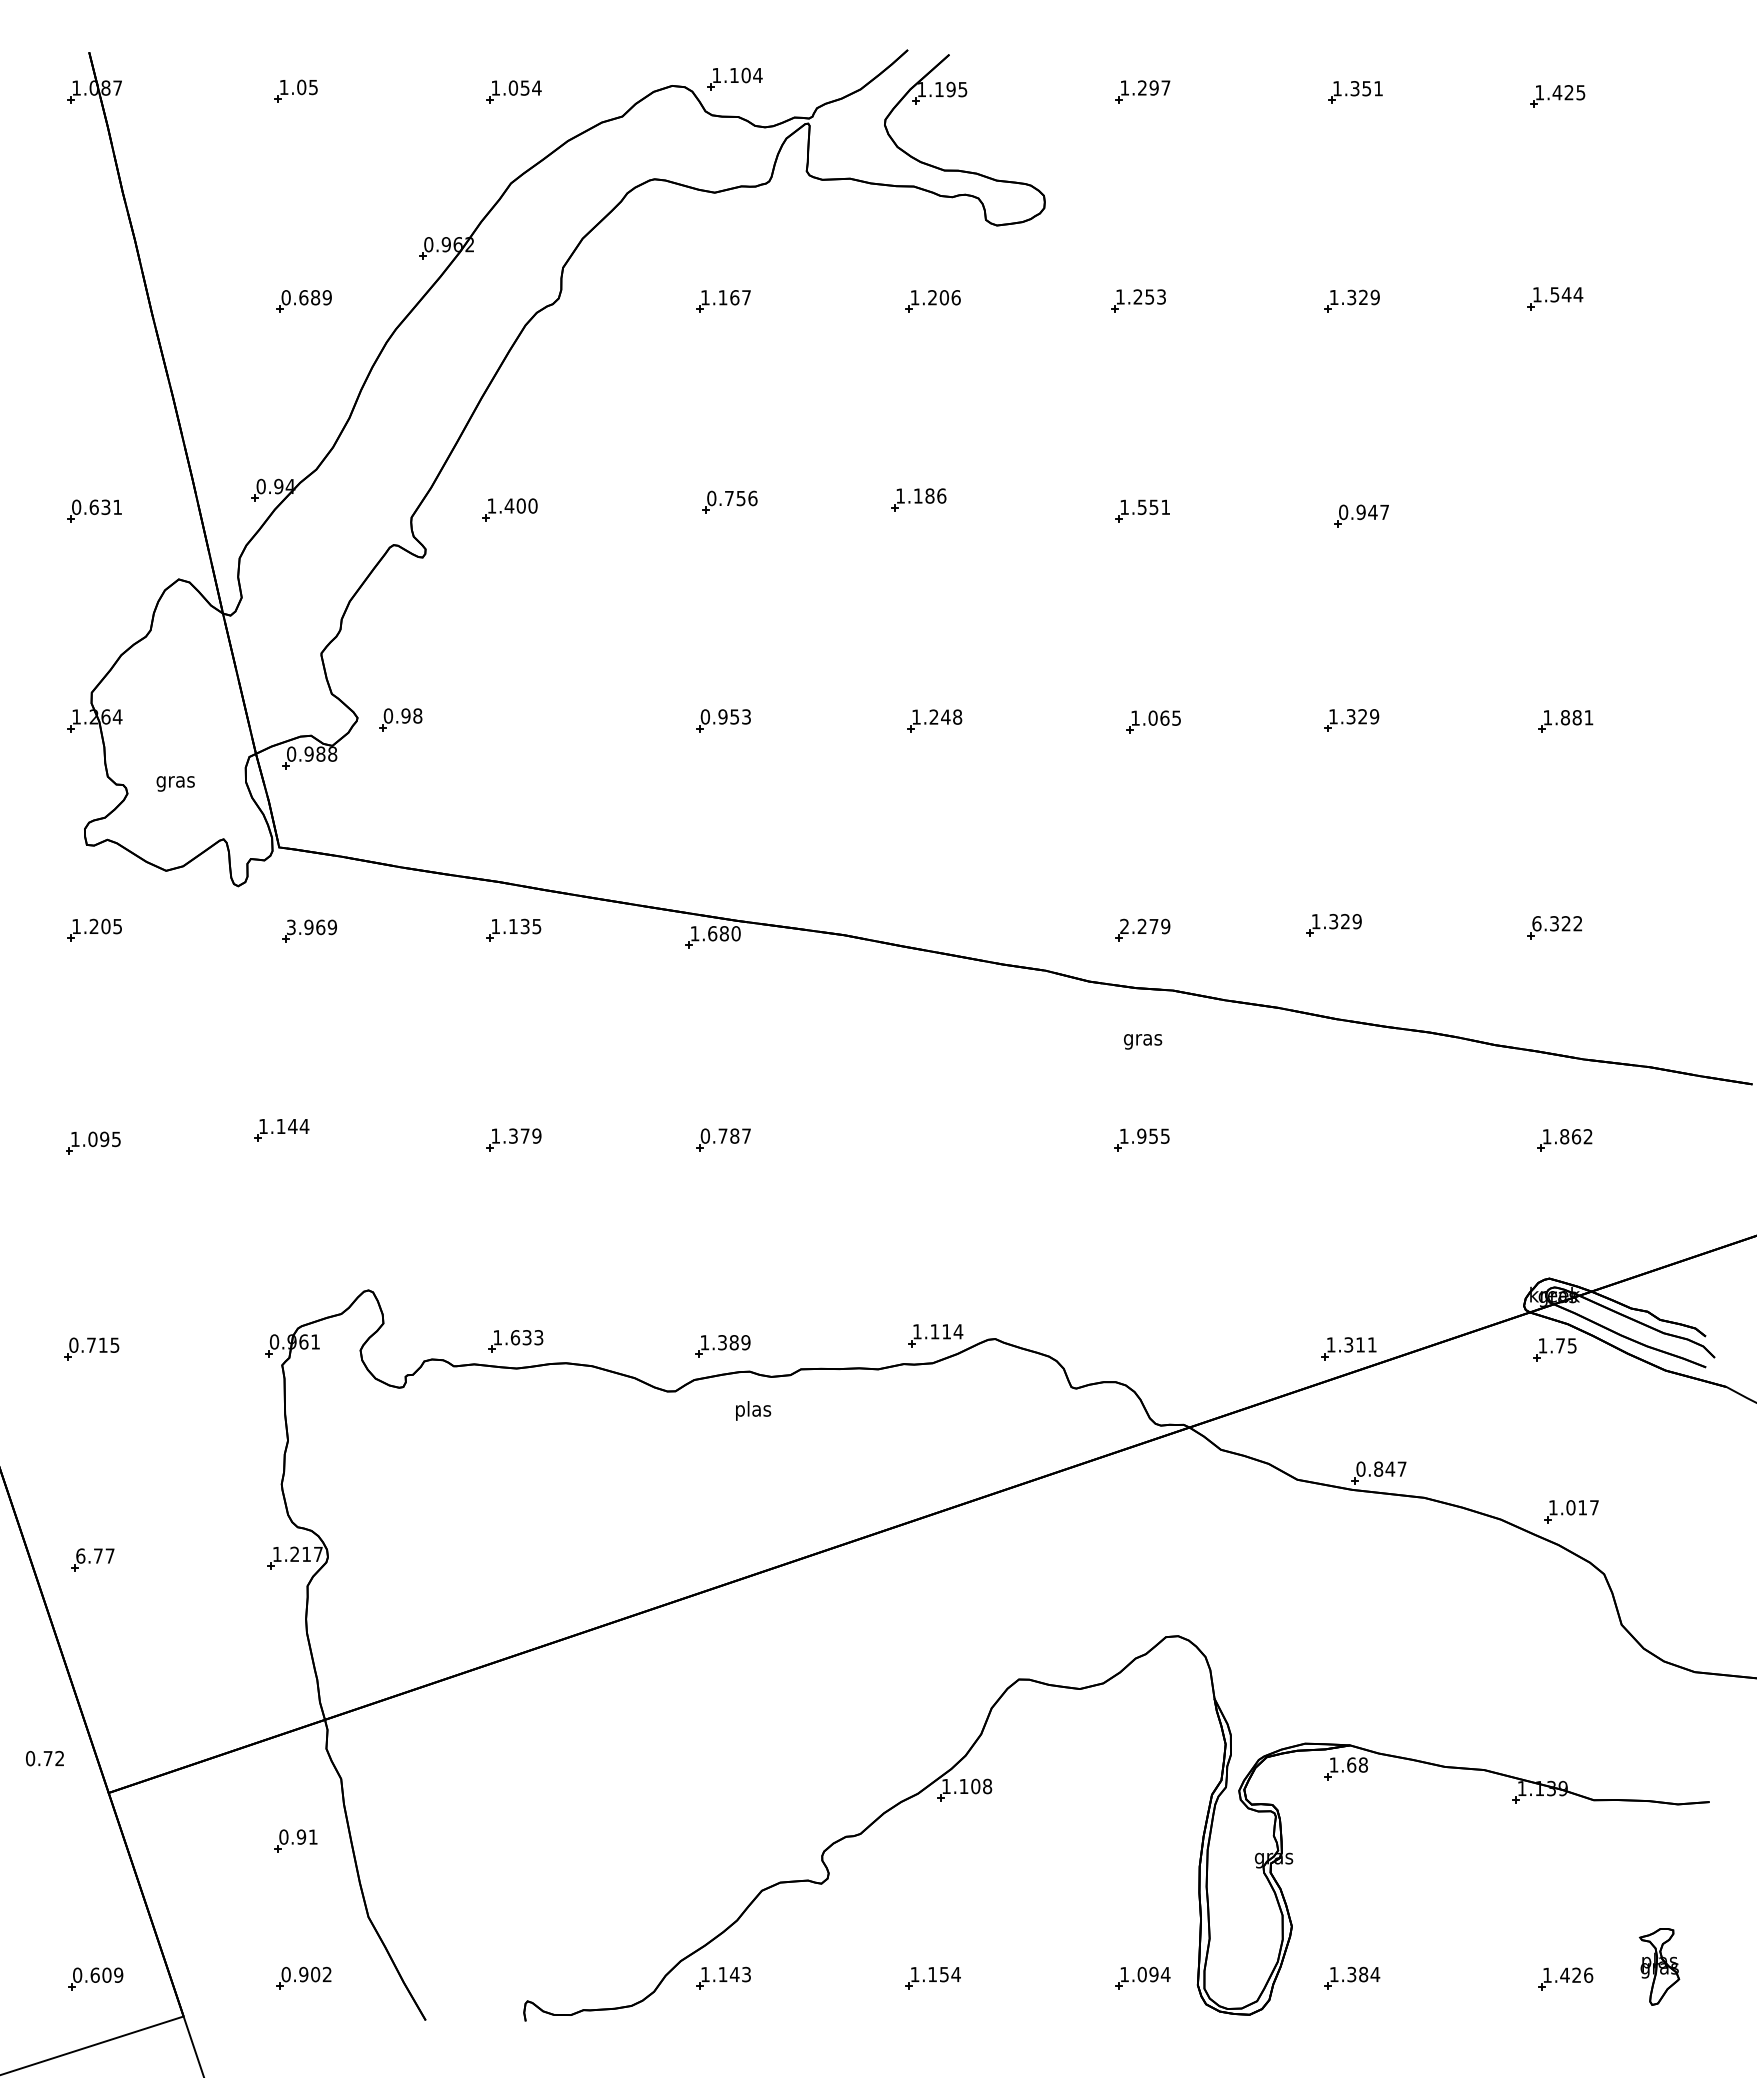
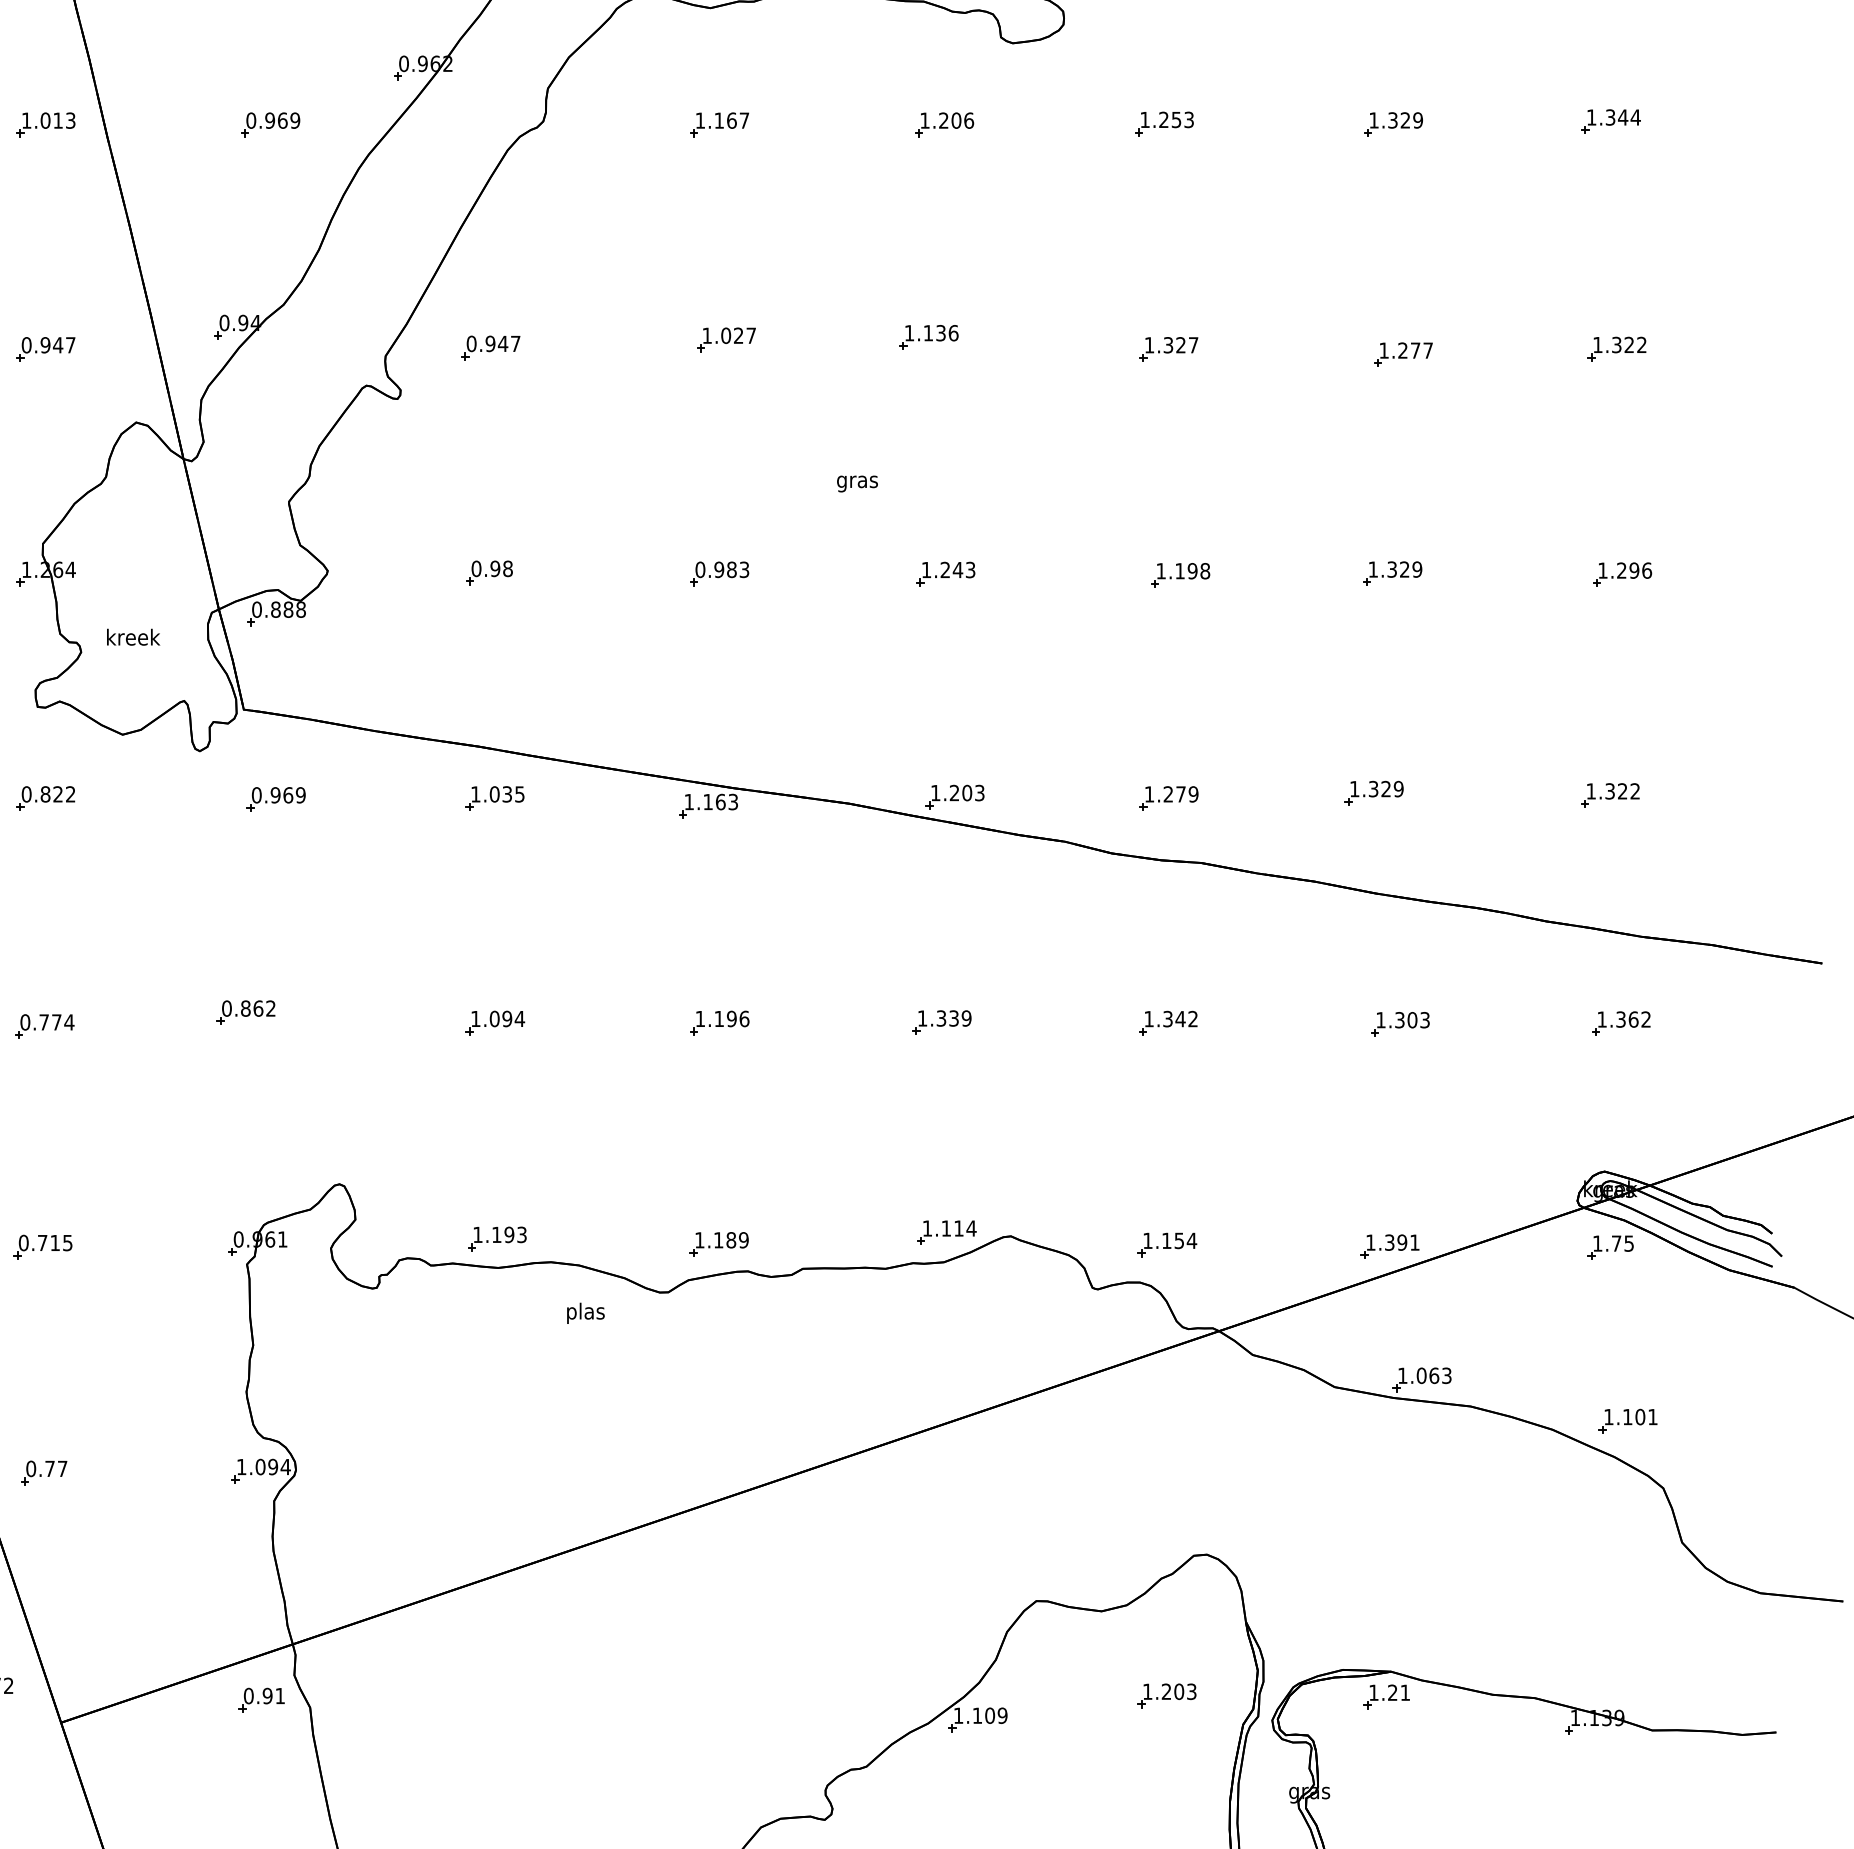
text: (1555, 294) -> (1611, 117), 1.544 -> 1.344
text: (309, 297) -> (276, 120), 0.689 -> 0.969
part: (94, 301) -> (45, 124), added
text: (929, 495) -> (940, 332), 1.186 -> 1.136
text: (732, 498) -> (729, 335), 0.756 -> 1.027
text: (512, 505) -> (493, 343), 1.400 -> 0.947
text: (105, 506) -> (57, 344), 0.631 -> 0.947
text: (1154, 506) -> (1181, 344), 1.551 -> 1.327
part: (1560, 510) -> (1616, 348), added
text: (1358, 512) -> (1400, 350), 0.947 -> 1.277
text: (734, 716) -> (731, 569), 0.953 -> 0.983
text: (957, 716) -> (970, 569), 1.248 -> 1.243
text: (1164, 717) -> (1192, 570), 1.065 -> 1.198
text: (1577, 717) -> (1634, 570), 1.881 -> 1.296
part: (400, 719) -> (489, 572), moved
text: (308, 753) -> (275, 609), 0.988 -> 0.888
text: (176, 781) -> (133, 639), gras -> kreek
text: (1536, 923) -> (1590, 791), 6.322 -> 1.322
text: (1124, 925) -> (1149, 793), 2.279 -> 1.279
text: (96, 926) -> (48, 794), 1.205 -> 0.822
text: (513, 926) -> (494, 794), 1.135 -> 1.035
text: (290, 927) -> (255, 795), 3.969 -> 0.969
part: (942, 928) -> (954, 796), added
text: (724, 933) -> (720, 801), 1.680 -> 1.163
text: (1143, 1041) -> (858, 483), moved
text: (283, 1126) -> (248, 1008), 1.144 -> 0.862
text: (524, 1135) -> (506, 1018), 1.379 -> 1.094
text: (725, 1135) -> (721, 1018), 0.787 -> 1.196
text: (1153, 1135) -> (1180, 1018), 1.955 -> 1.342
text: (1564, 1136) -> (1620, 1019), 1.862 -> 1.362
text: (95, 1139) -> (46, 1022), 1.095 -> 0.774
part: (930, 1139) -> (941, 1022), added
part: (1358, 1140) -> (1400, 1023), added
text: (520, 1337) -> (502, 1234), 1.633 -> 1.193
text: (722, 1342) -> (718, 1240), 1.389 -> 1.189
text: (1360, 1344) -> (1402, 1242), 1.311 -> 1.391
part: (1141, 1346) -> (1167, 1244), added
text: (753, 1410) -> (585, 1312), moved
text: (1381, 1468) -> (1424, 1375), 0.847 -> 1.063
text: (1582, 1507) -> (1640, 1416), 1.017 -> 1.101
text: (306, 1554) -> (273, 1467), 1.217 -> 1.094
text: (80, 1555) -> (30, 1468), 6.77 -> 0.77
text: (1357, 1764) -> (1399, 1692), 1.68 -> 1.21
part: (1140, 1767) -> (1166, 1695), added
text: (987, 1786) -> (1002, 1715), 1.108 -> 1.109
part: (295, 1840) -> (261, 1699), moved

